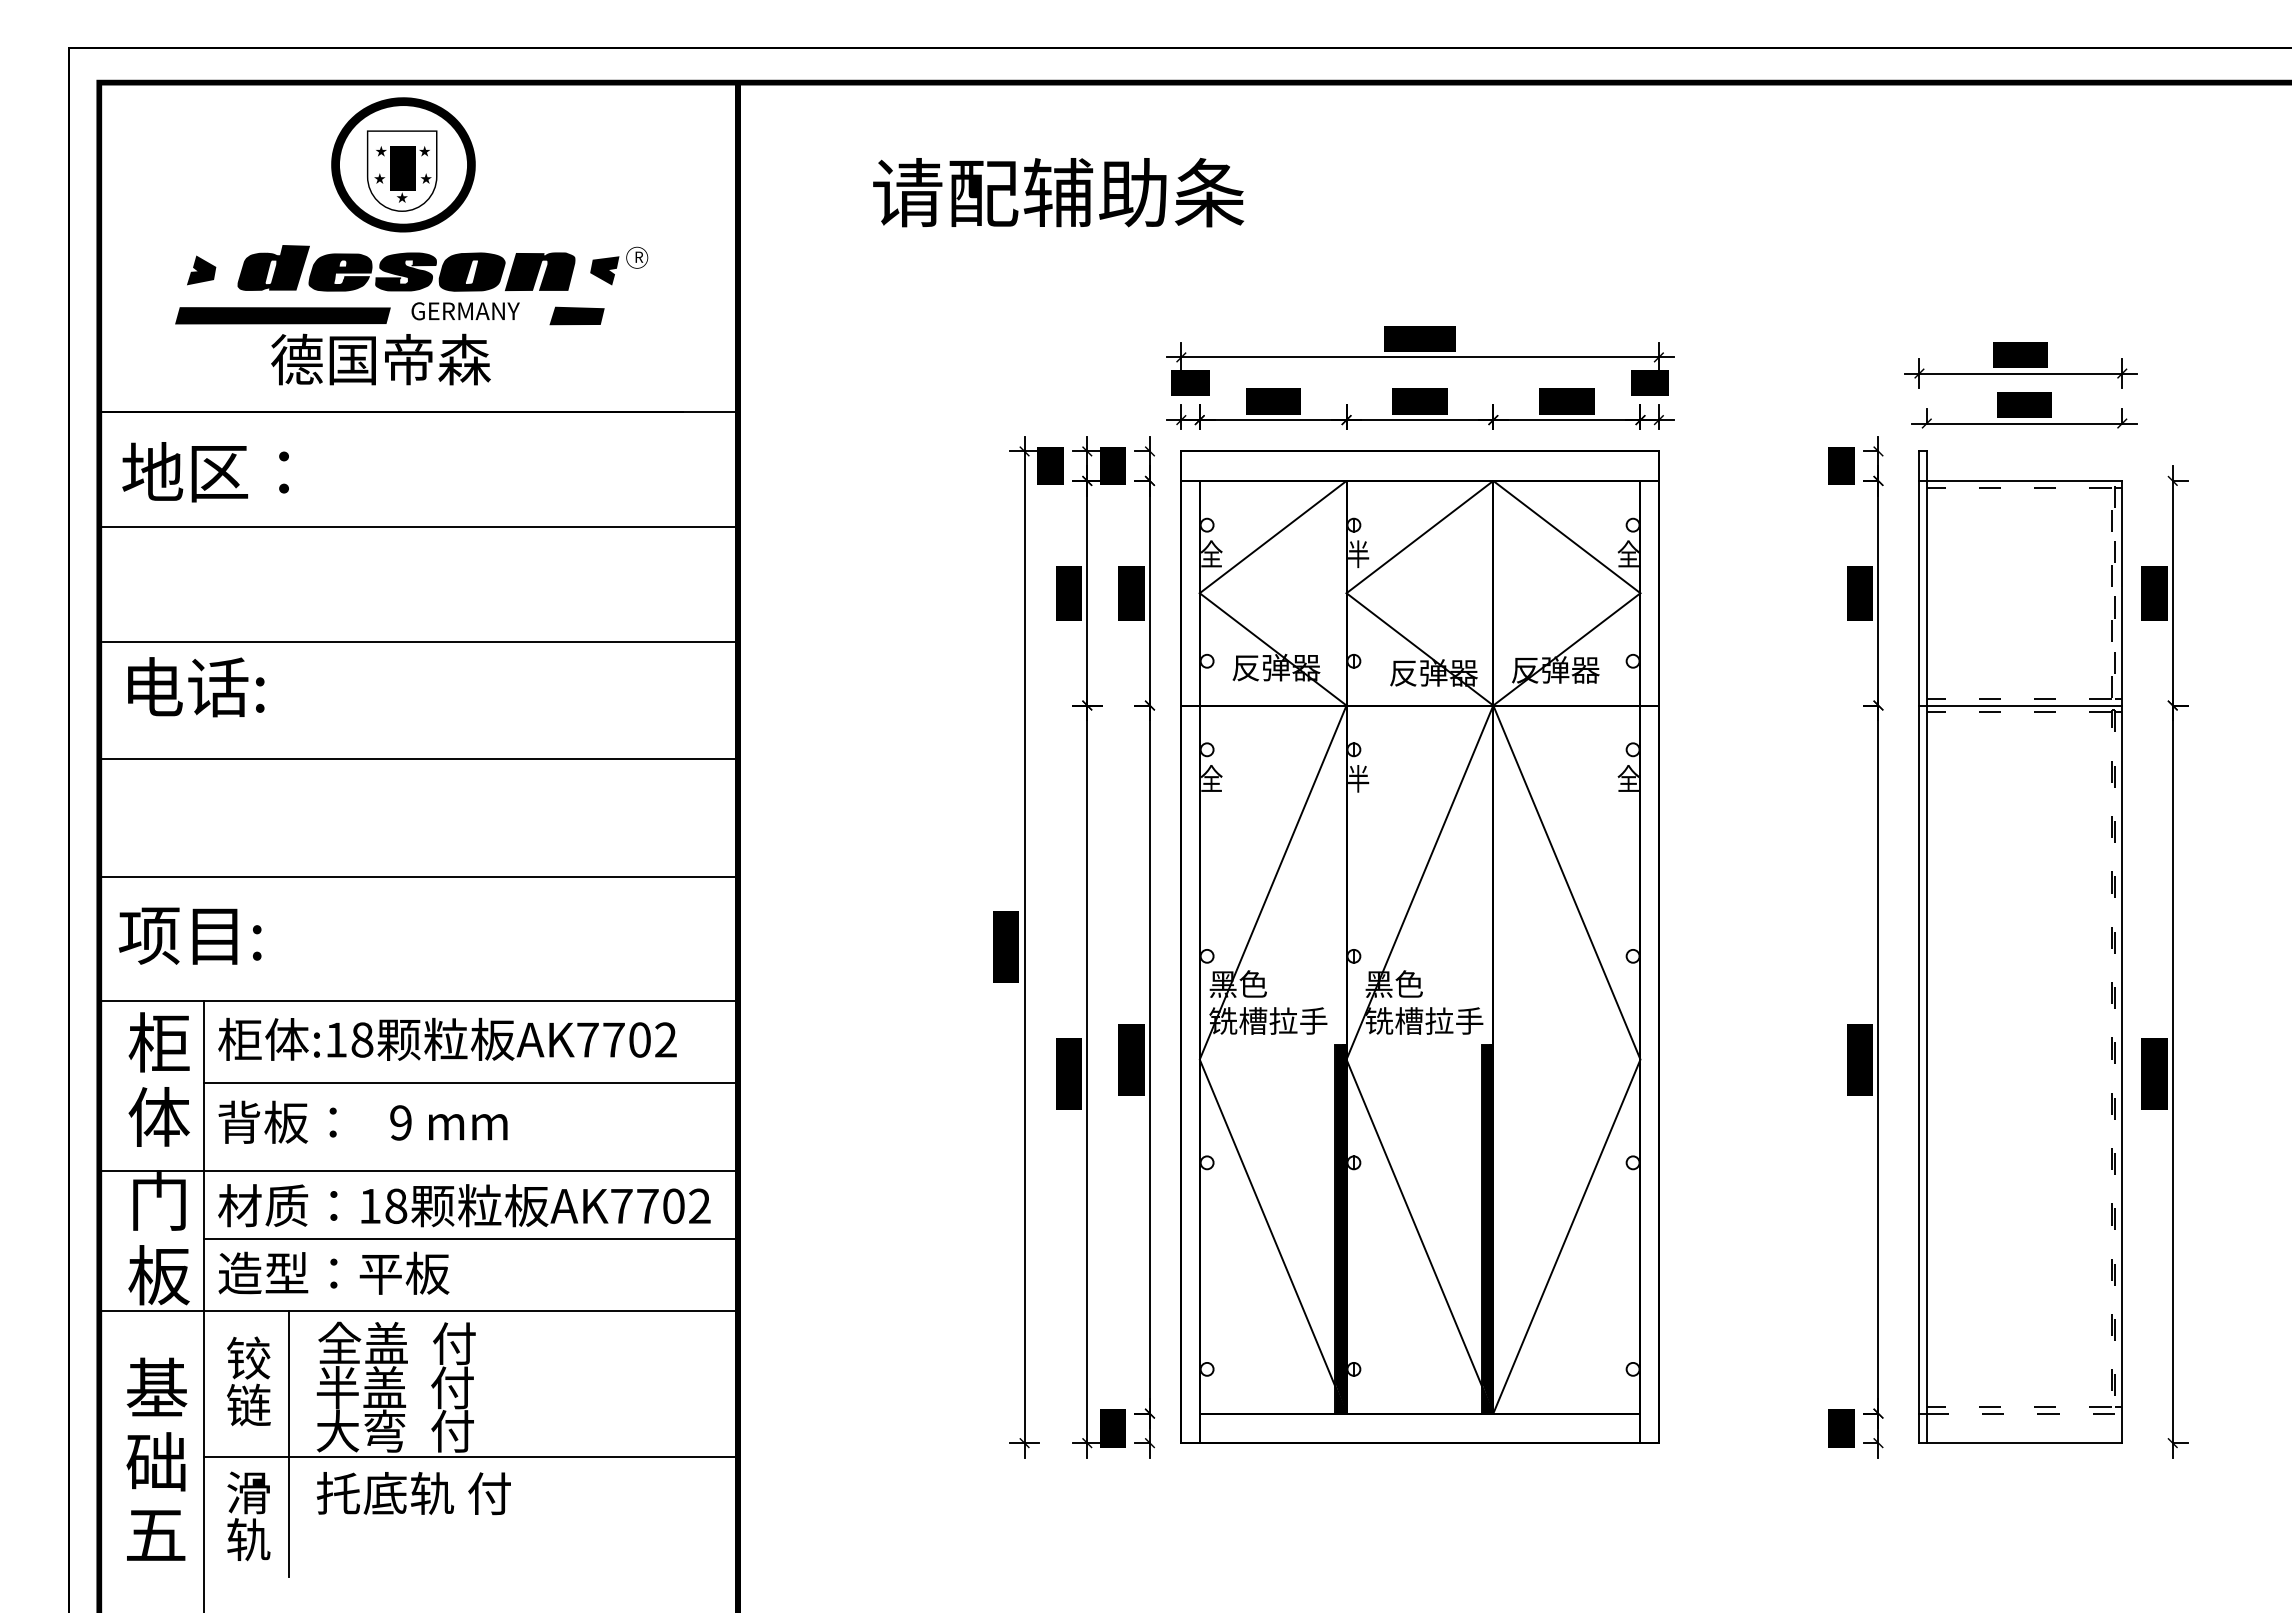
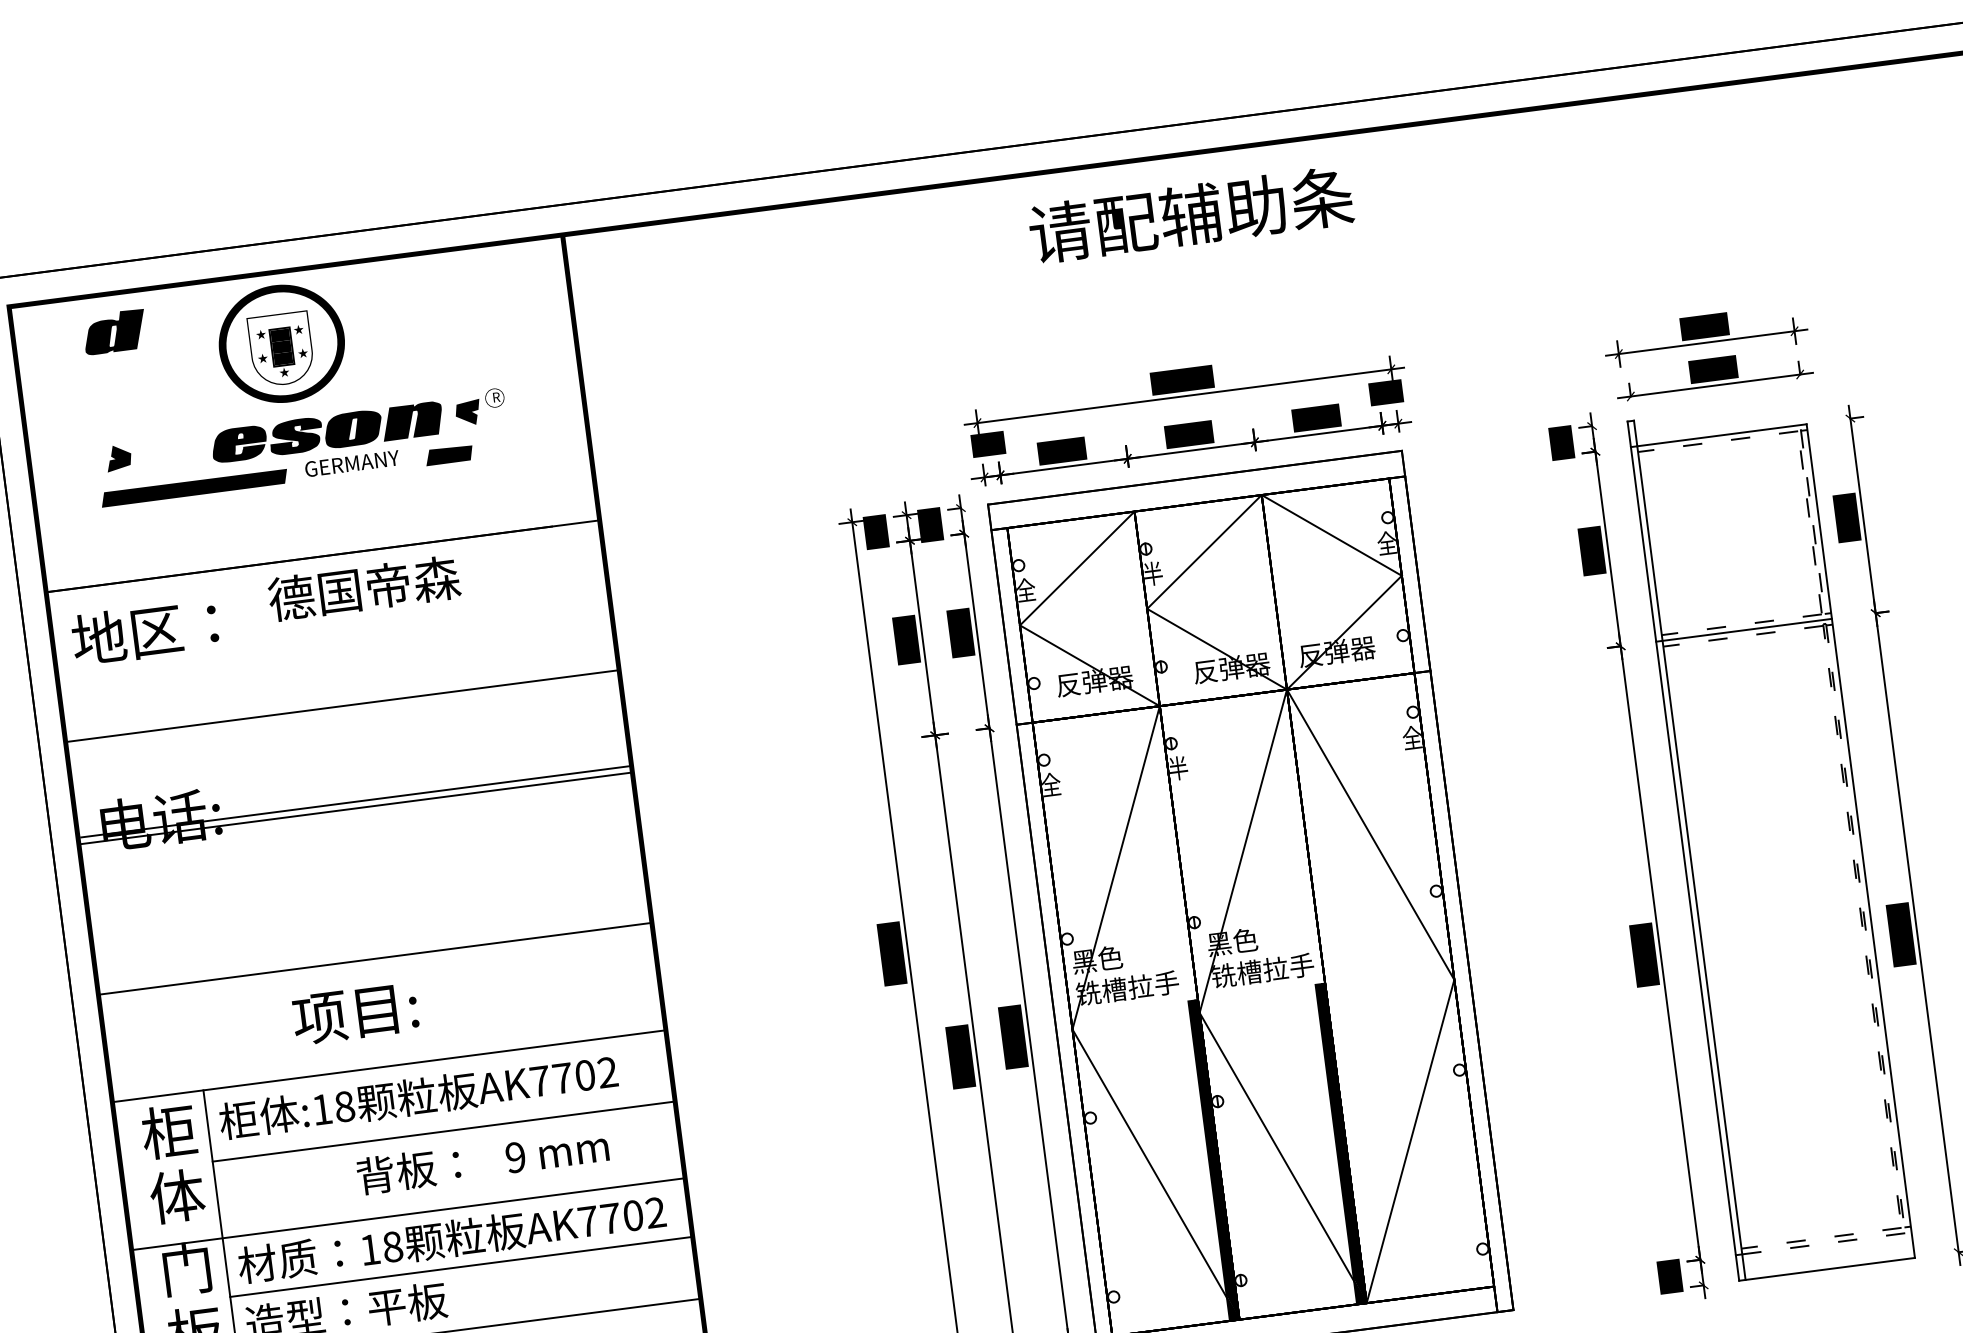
text: (1058, 192) -> (1191, 214), moved
part: (273, 267) -> (114, 331), moved
text: (380, 359) -> (363, 588), moved
line: (418, 527) -> (342, 706), moved
line: (420, 641) -> (356, 801), moved
line: (418, 759) -> (355, 808), moved
text: (189, 935) -> (354, 1013), moved
text: (362, 1121) -> (482, 1160), moved

